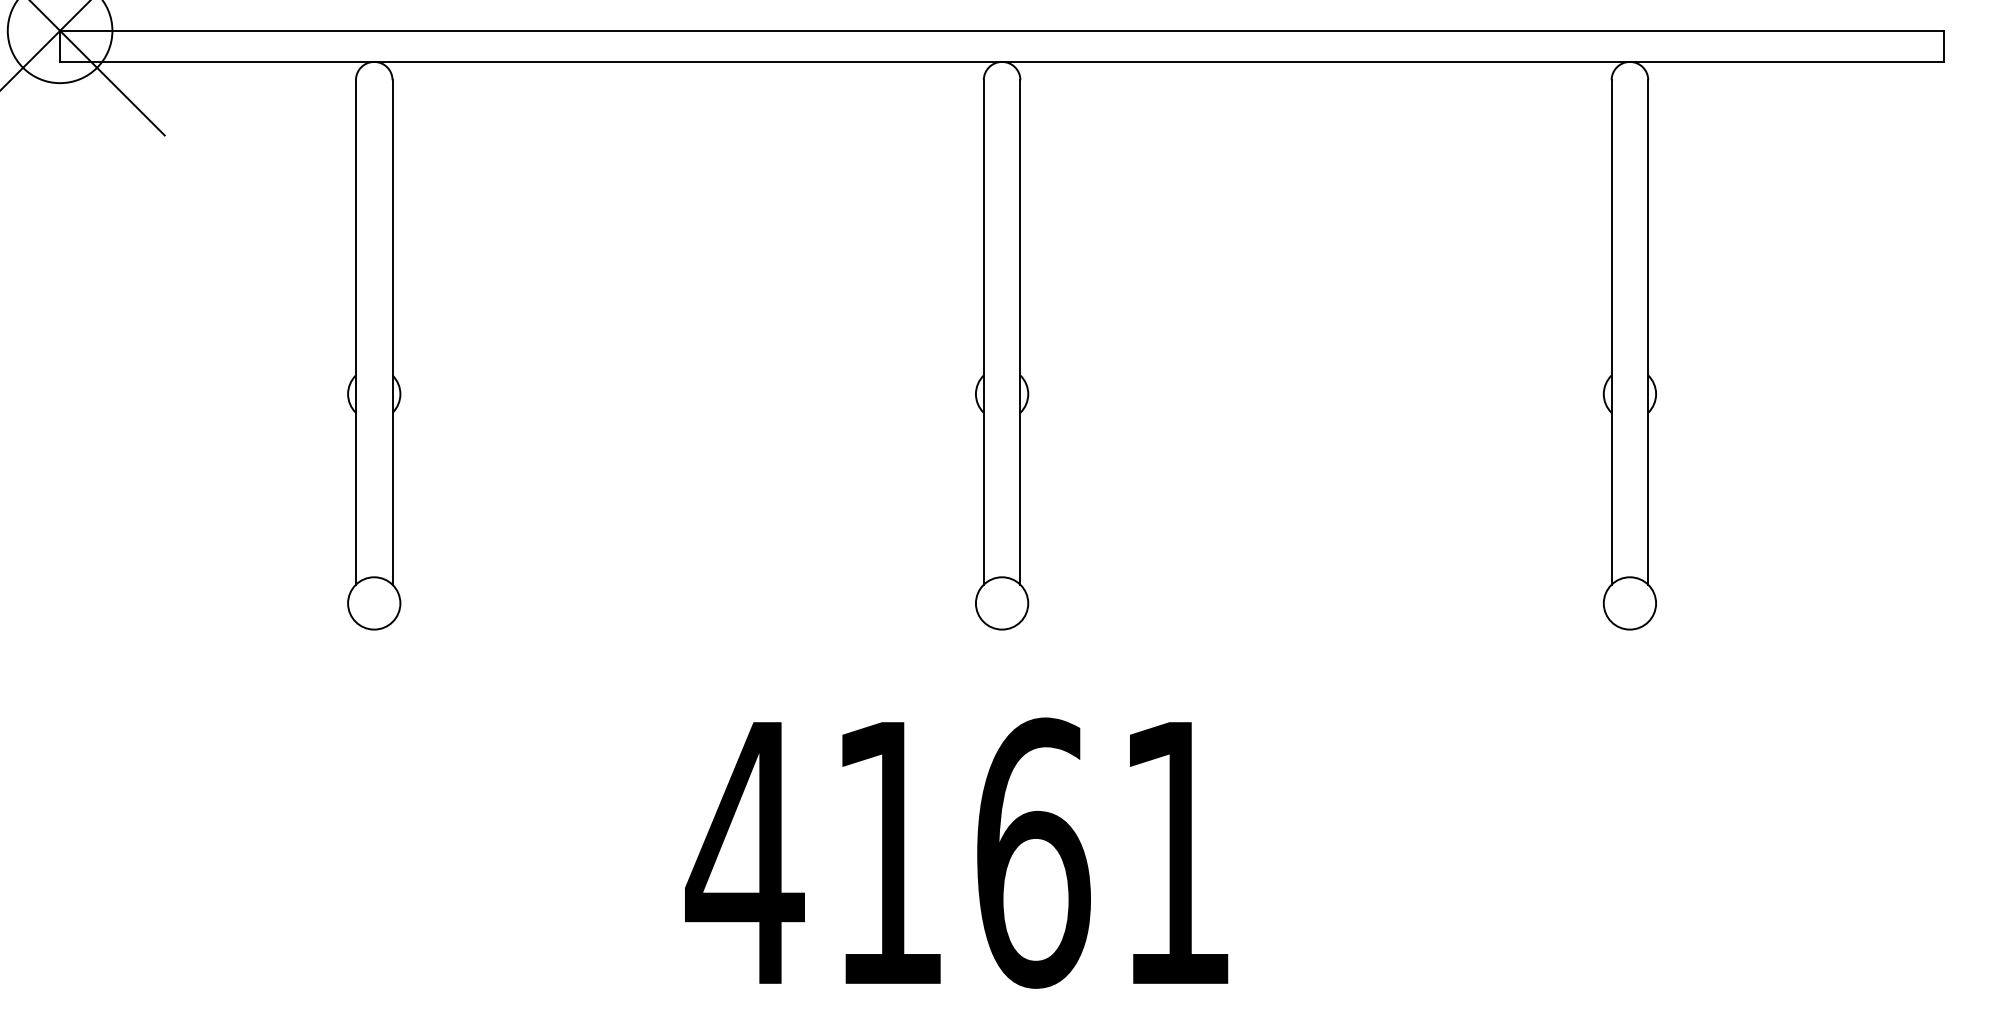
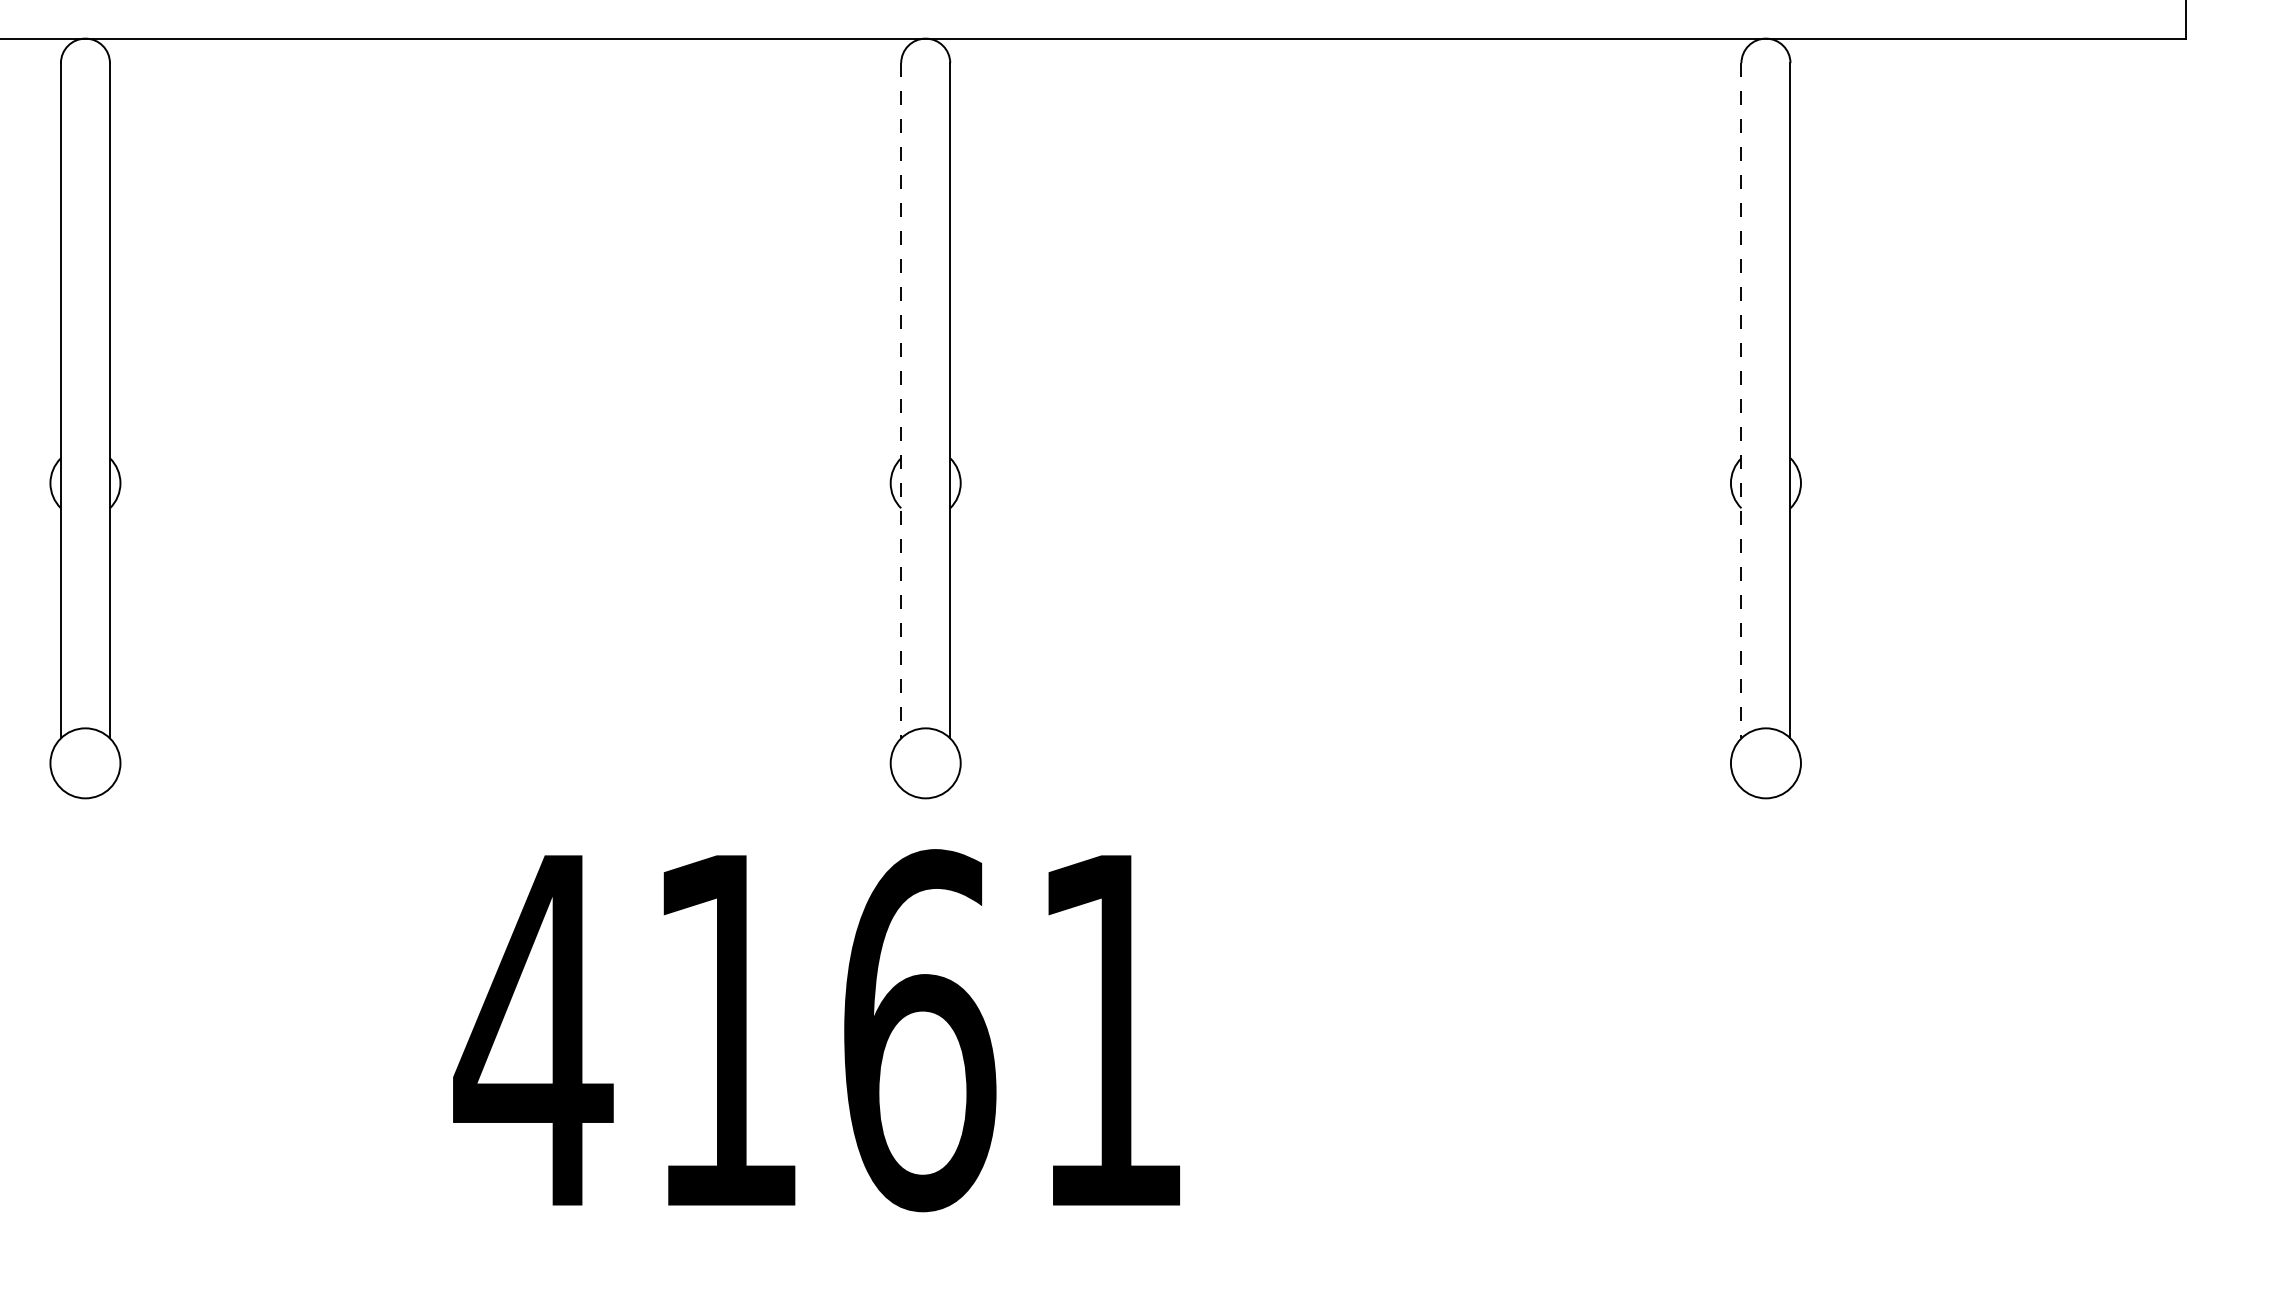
line: (983, 332) -> (900, 400), solid -> dashed
line: (1611, 332) -> (1741, 400), solid -> dashed
text: (956, 852) -> (816, 1029), moved

